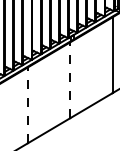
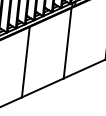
line: (70, 80) -> (67, 43), dashed -> solid
line: (27, 105) -> (25, 62), dashed -> solid

